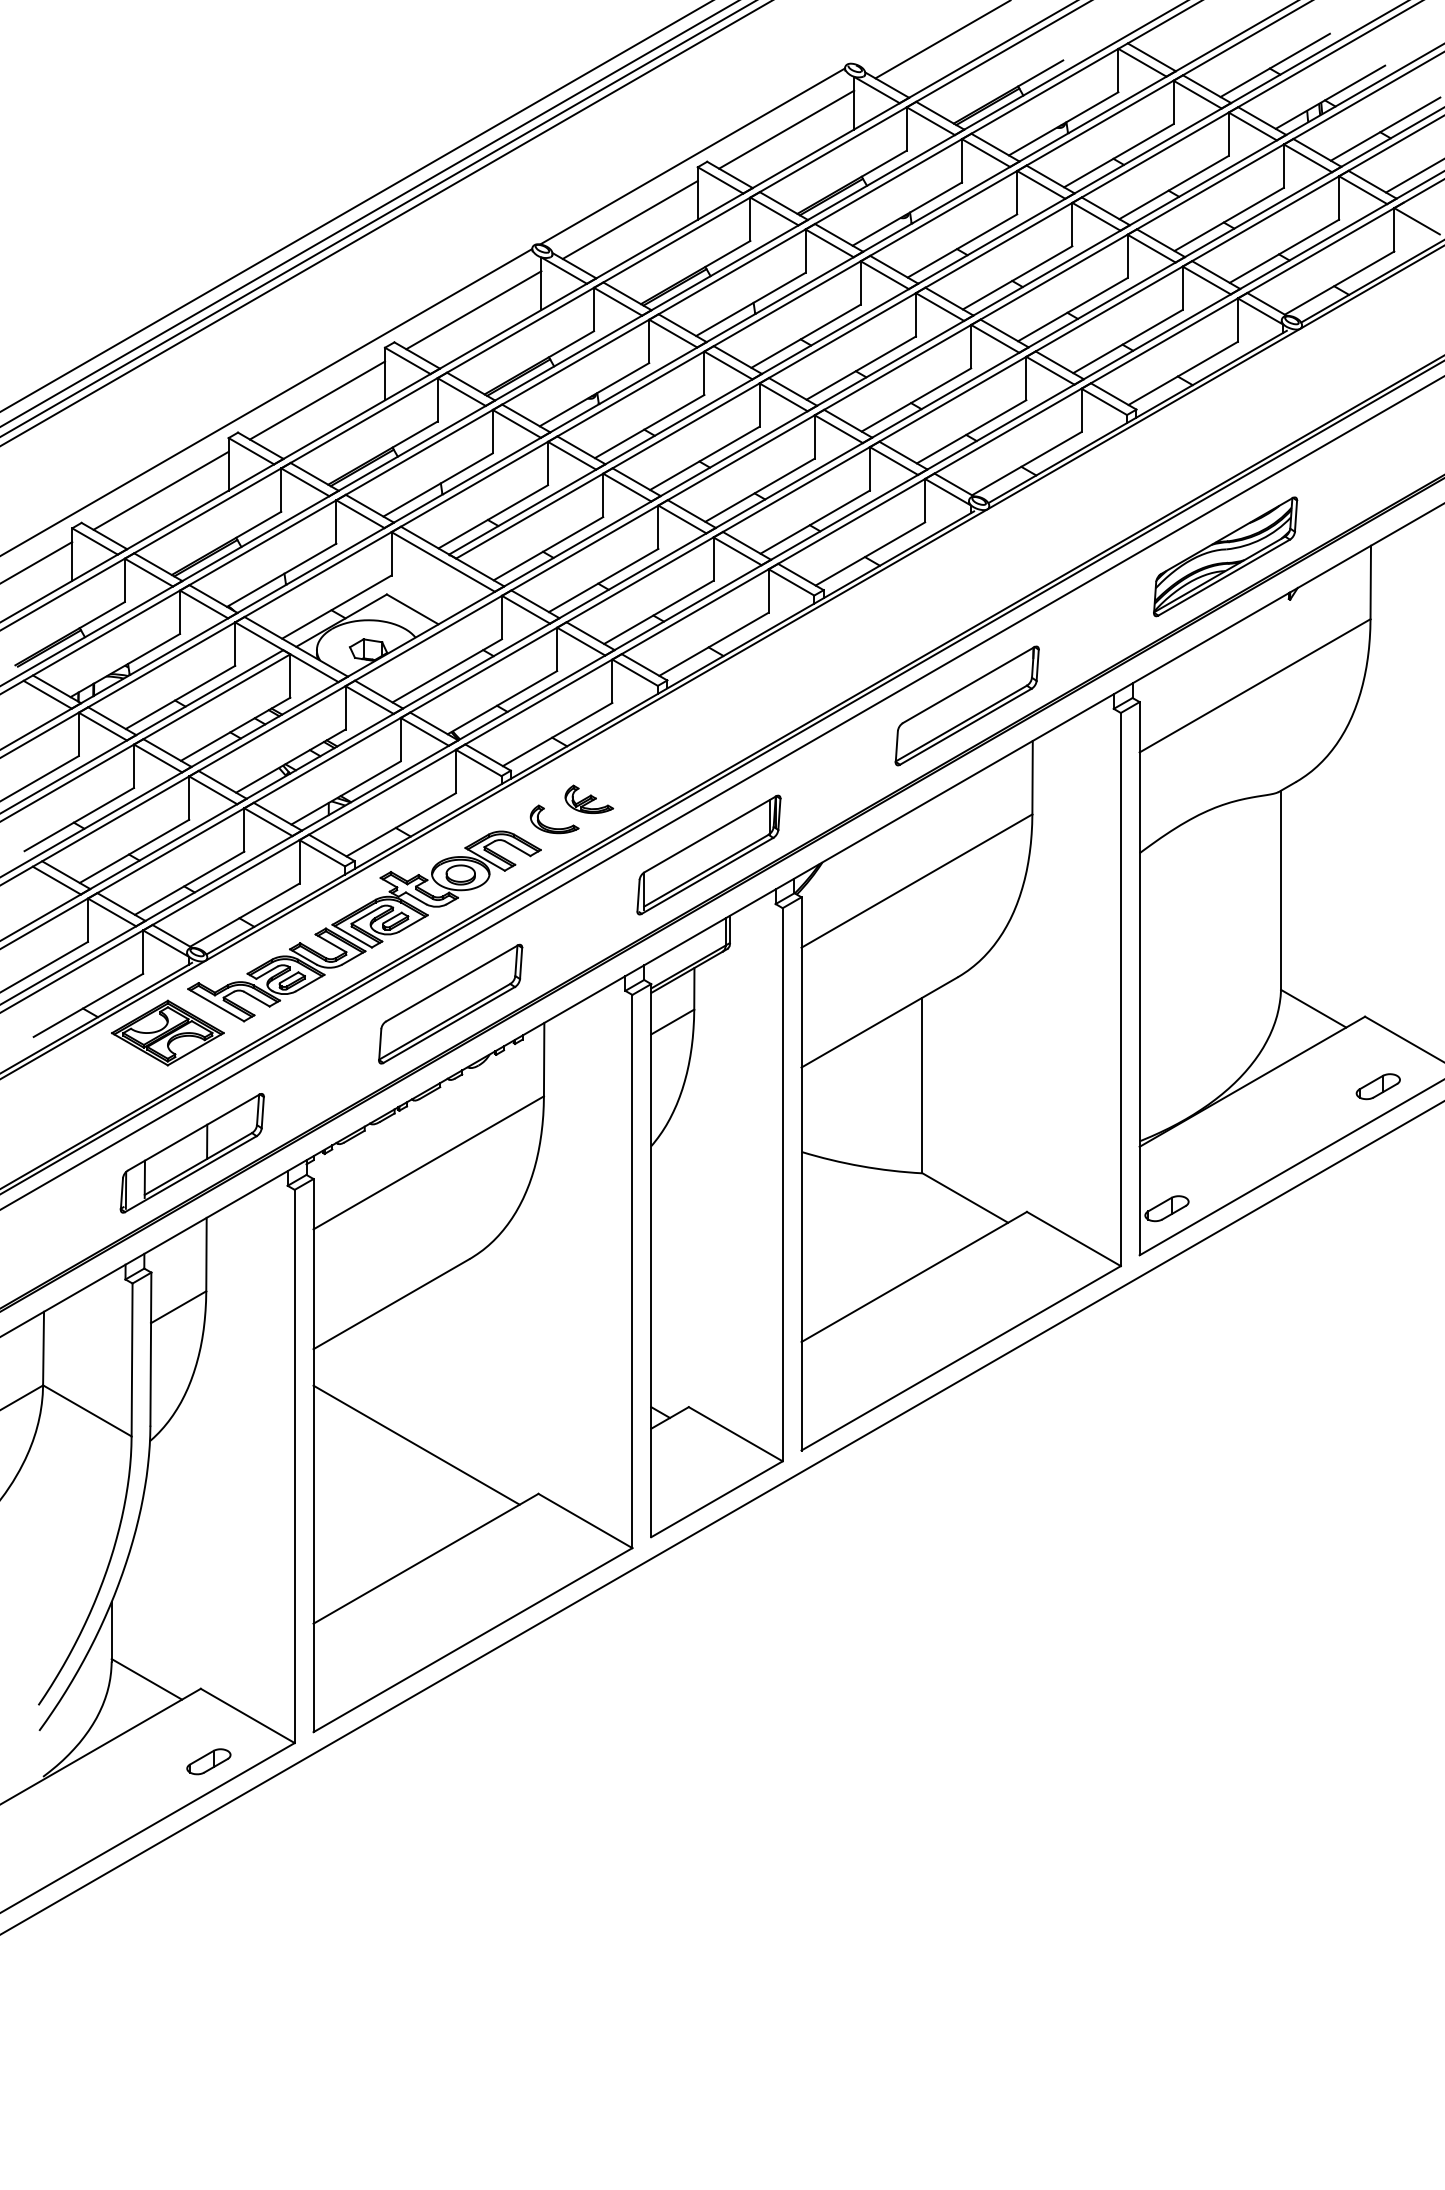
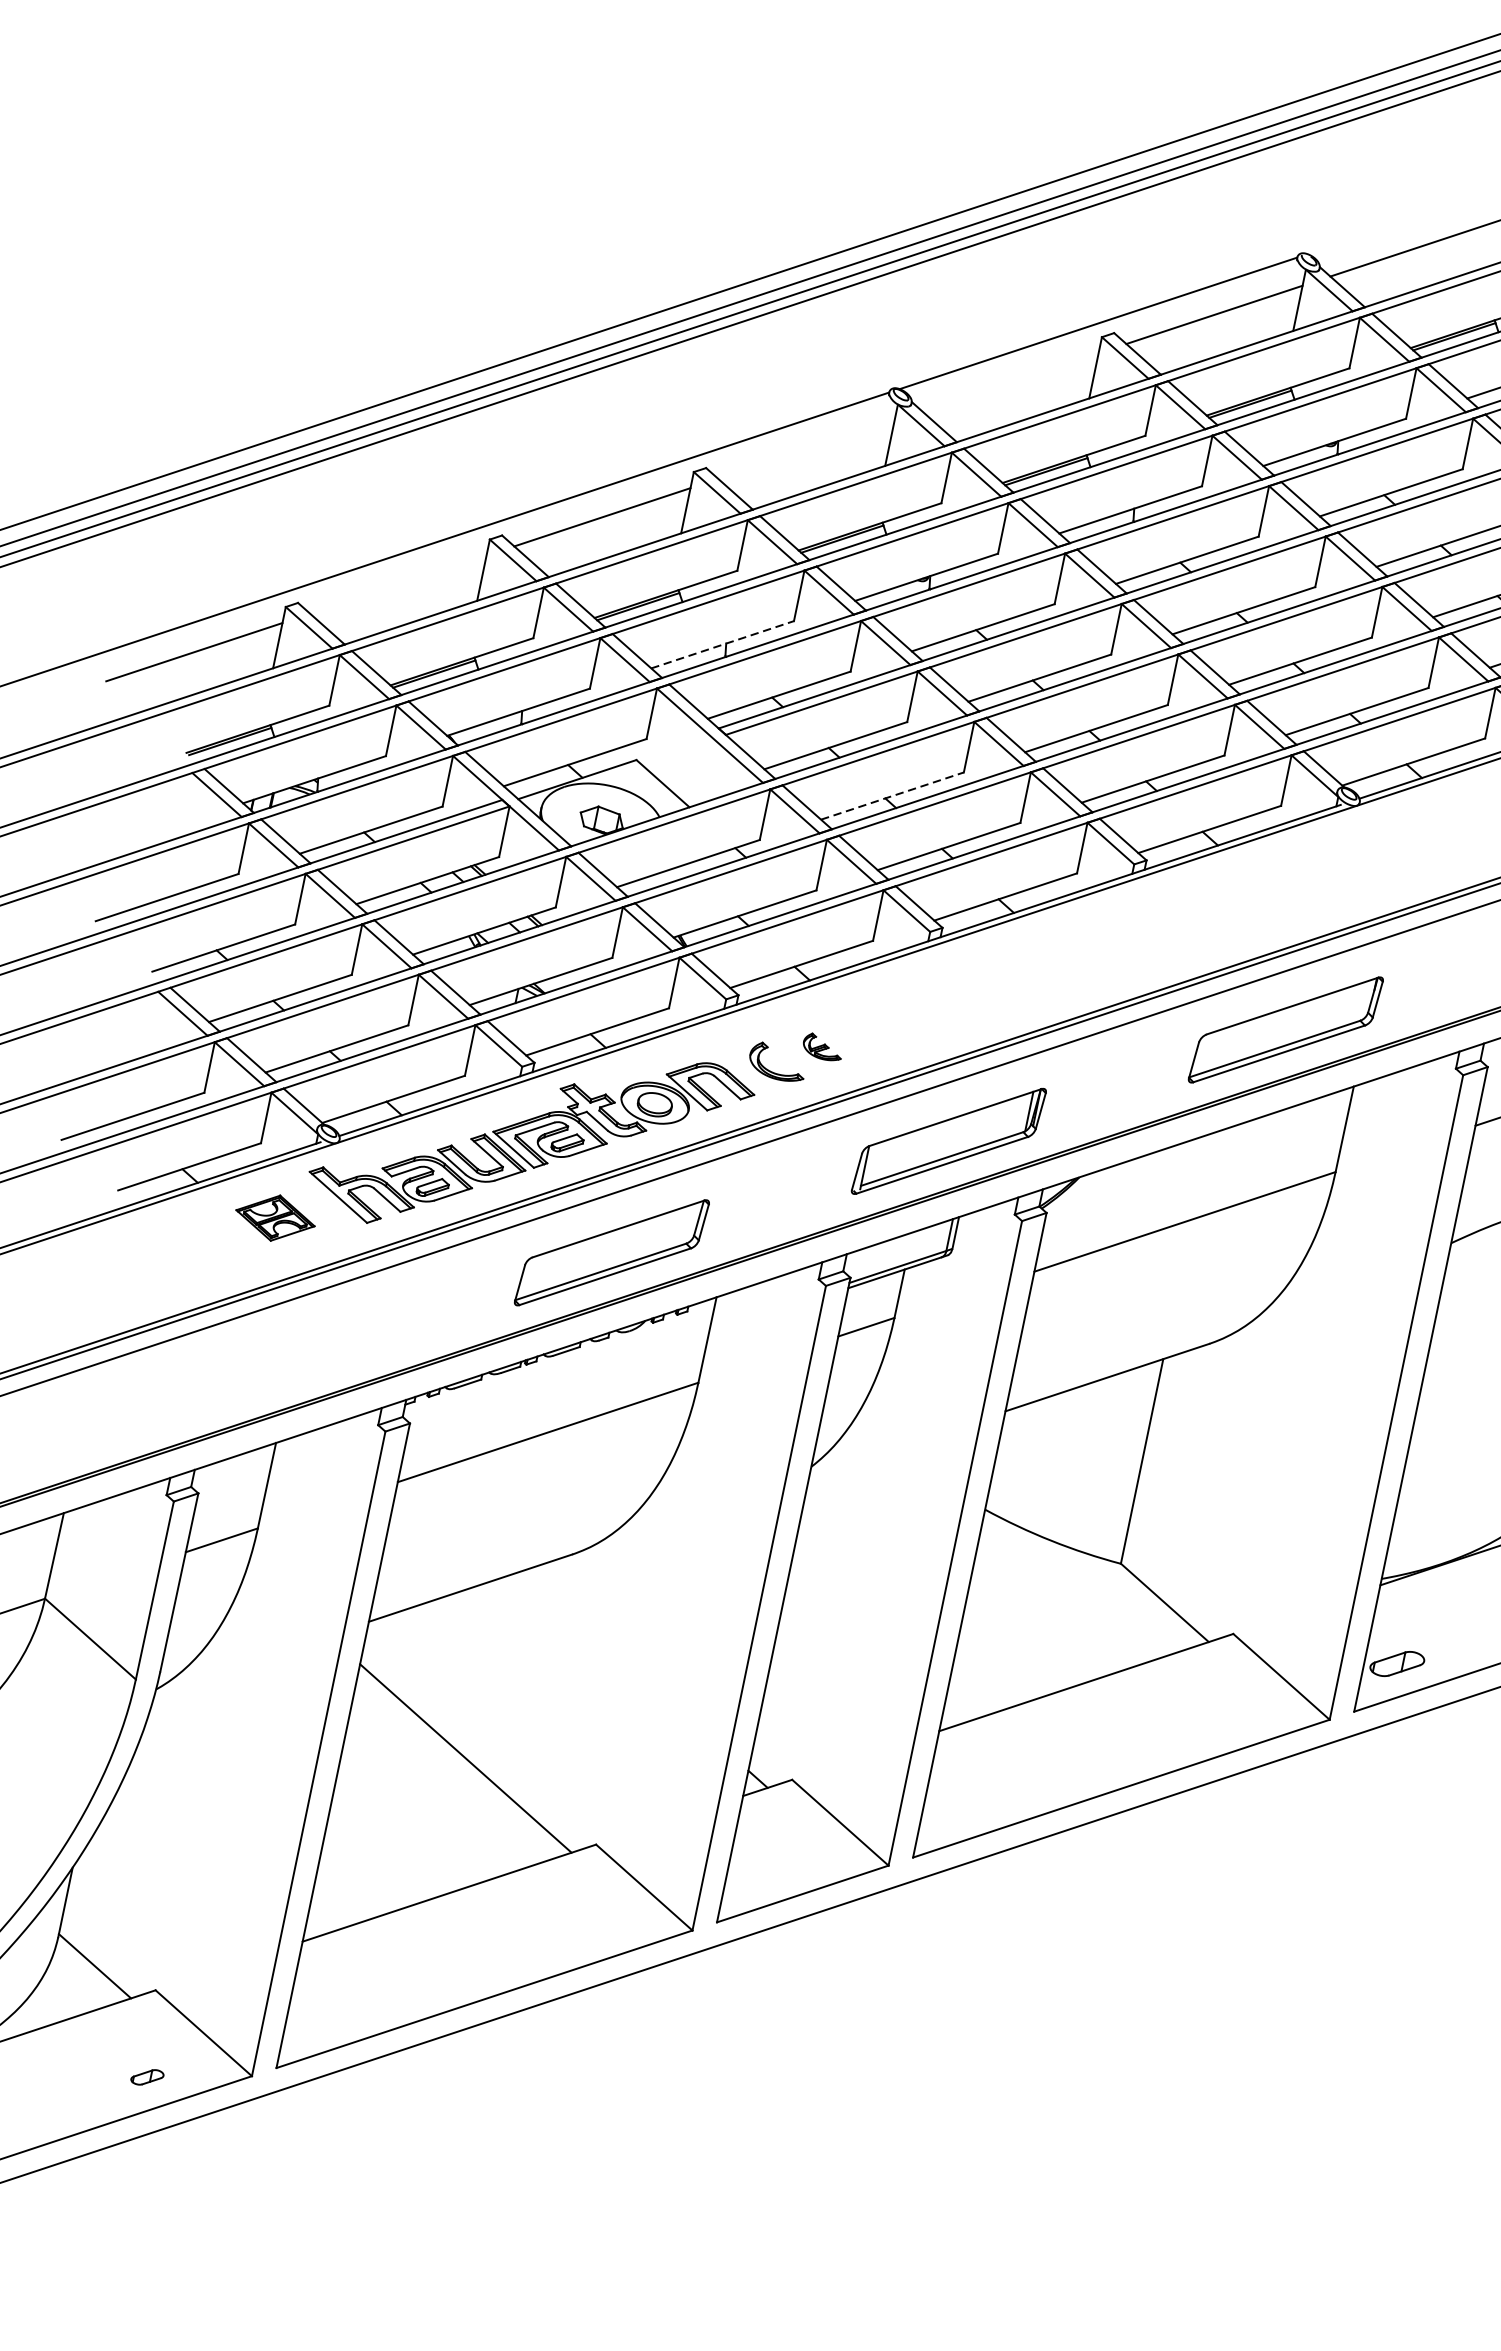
line: (629, 219) -> (1009, 381), removed
line: (473, 310) -> (805, 449), removed
line: (438, 484) -> (723, 644), solid -> dashed
line: (160, 490) -> (397, 584), removed
line: (604, 580) -> (893, 796), solid -> dashed
part: (589, 798) -> (823, 1046), size x0.7
part: (167, 1032) -> (275, 1217), size x0.6
part: (191, 1153) -> (273, 1364), removed
part: (208, 1761) -> (147, 2076), size x0.6

